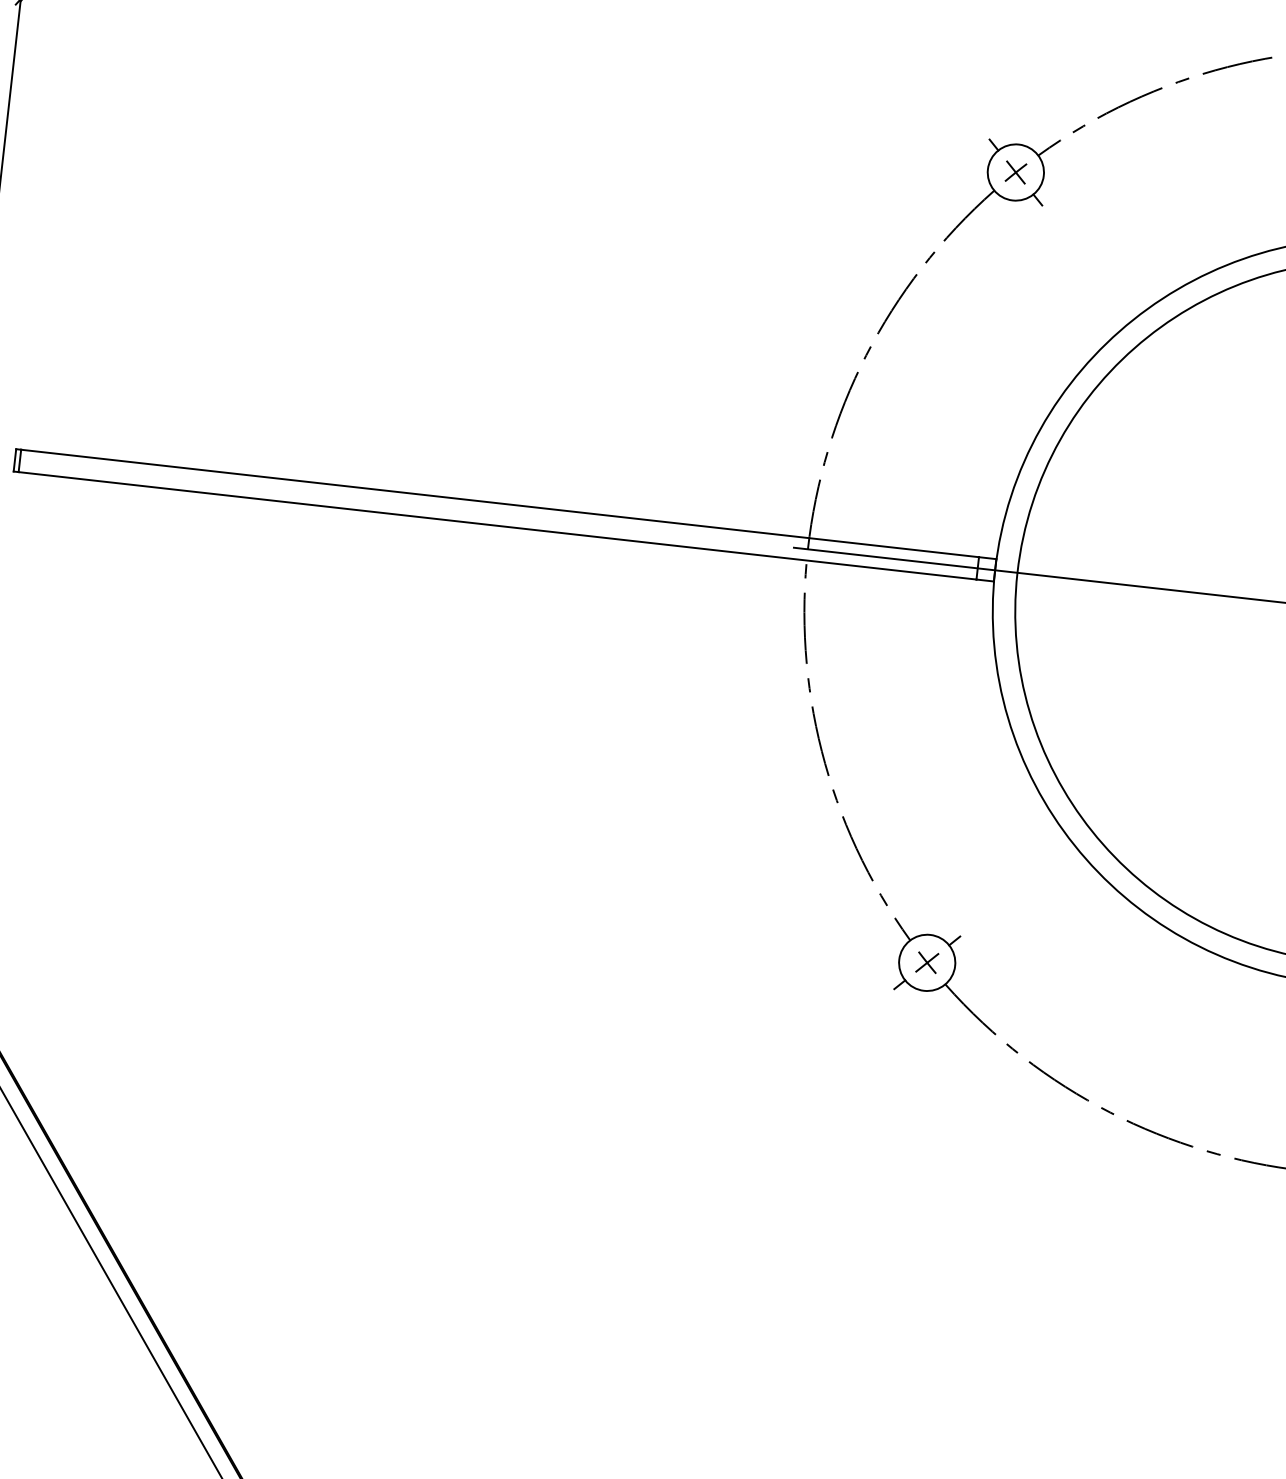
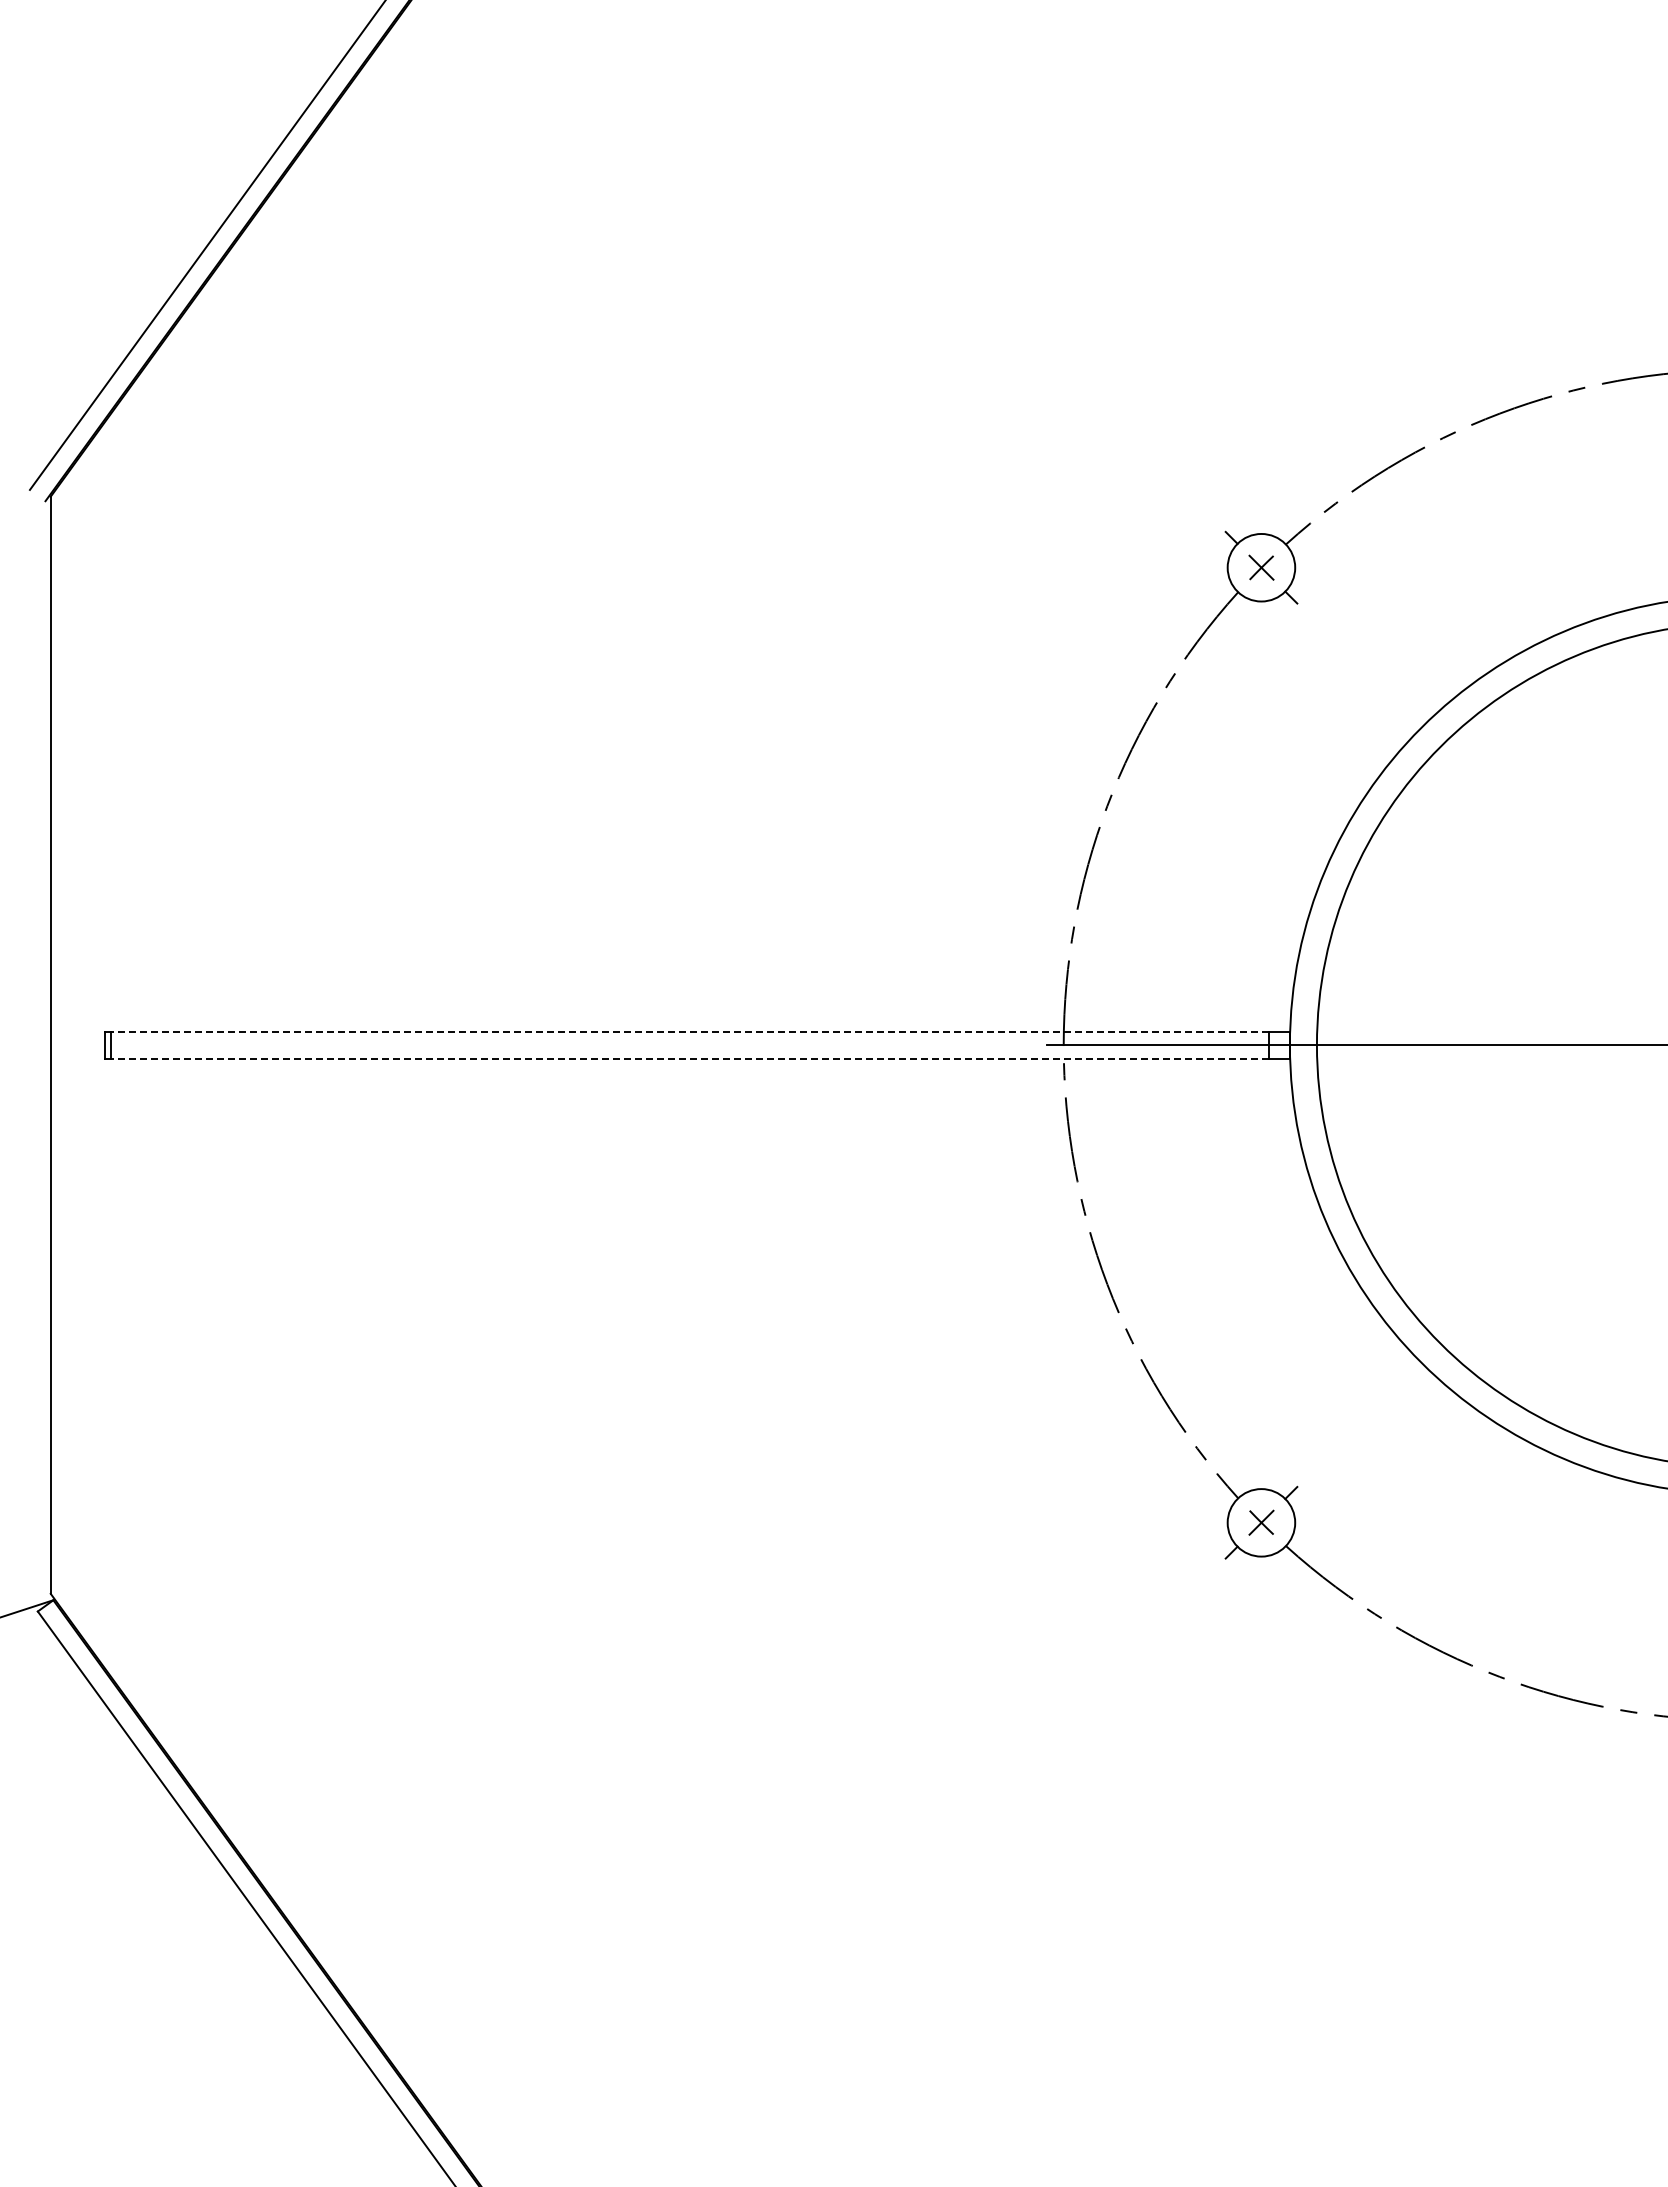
line: (500, 503) -> (690, 1031), solid -> dashed
line: (497, 525) -> (690, 1058), solid -> dashed

